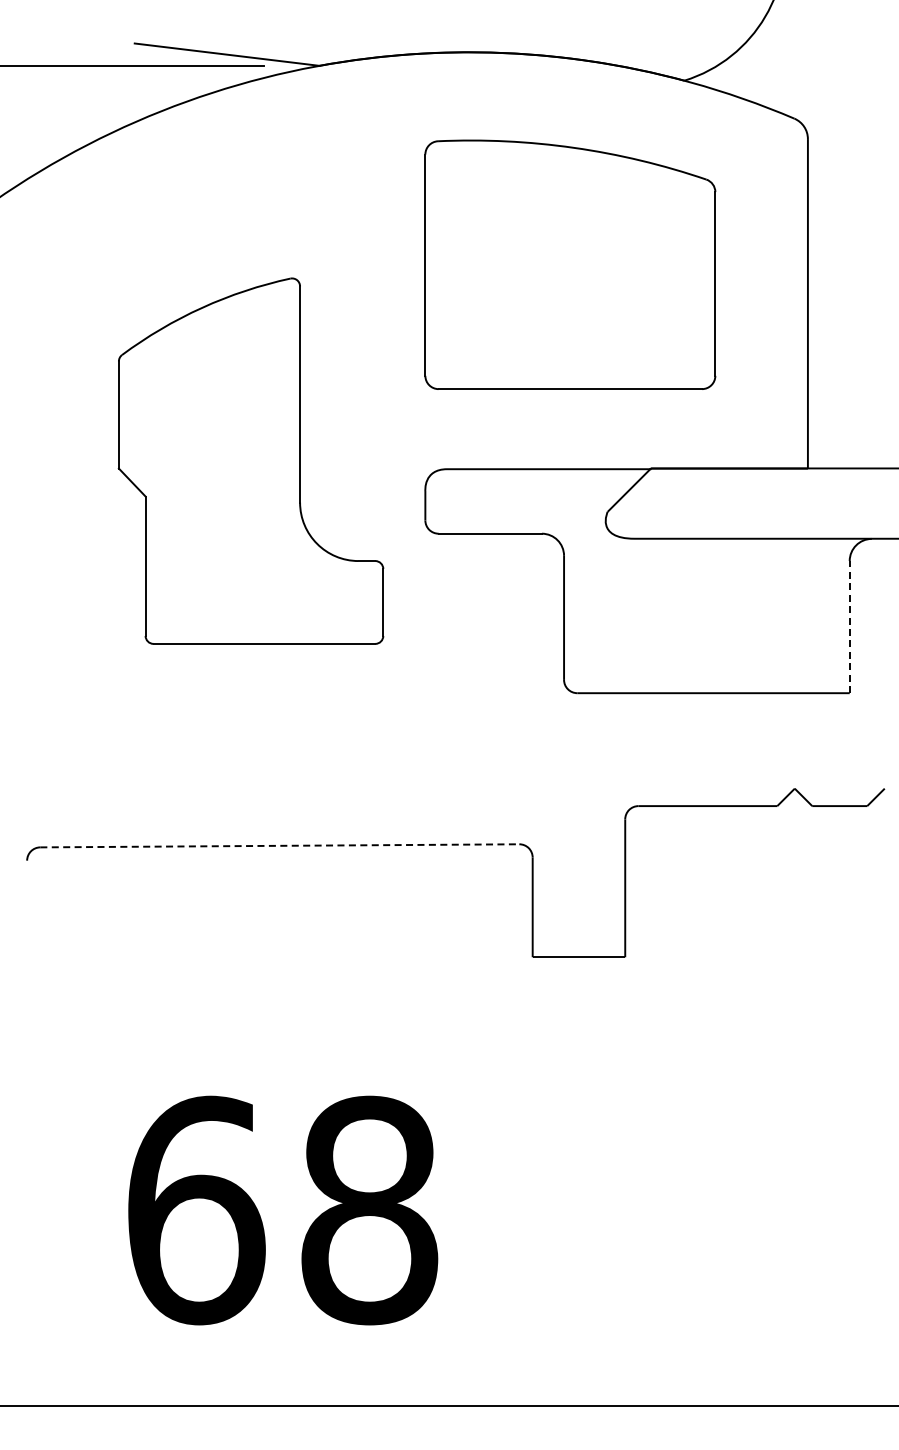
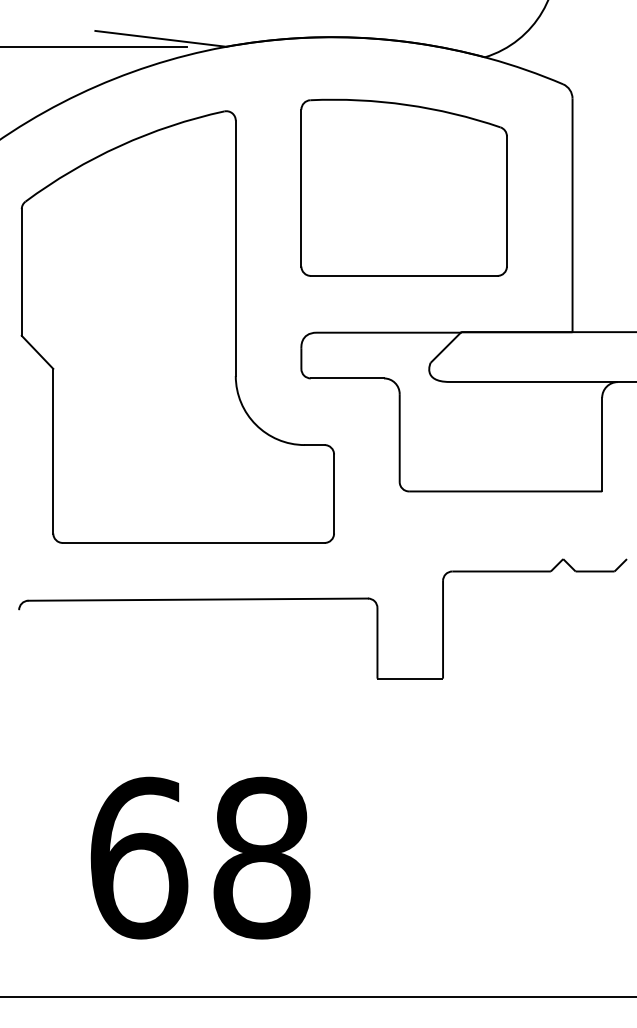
part: (250, 460) -> (177, 326), size x1.67
line: (849, 626) -> (602, 444), dashed -> solid
line: (280, 845) -> (198, 599), dashed -> solid

